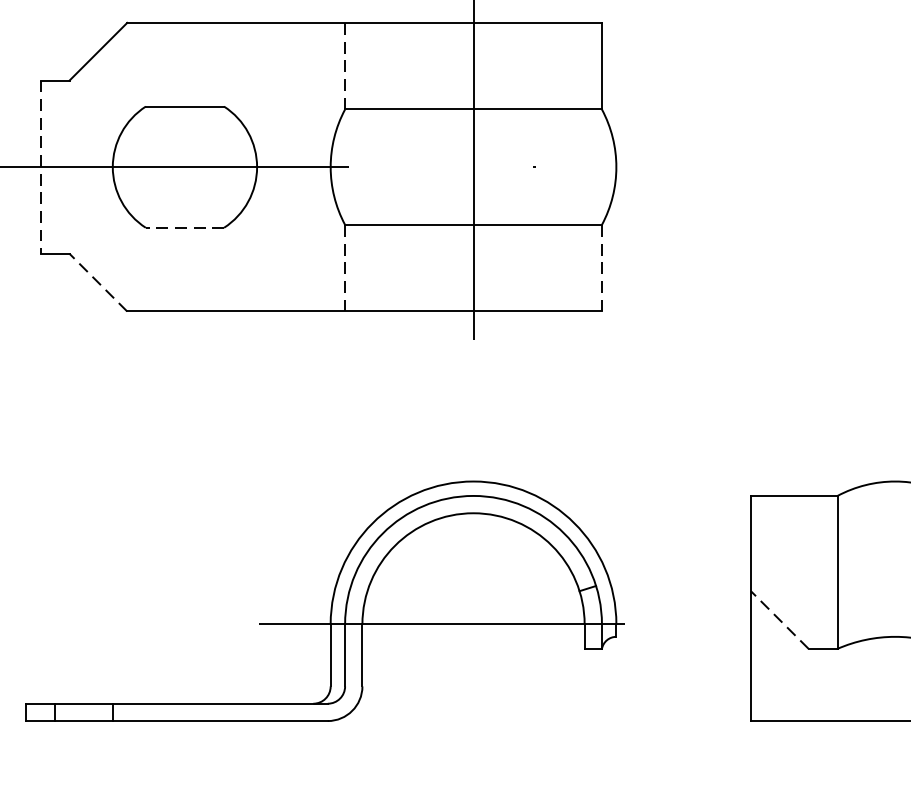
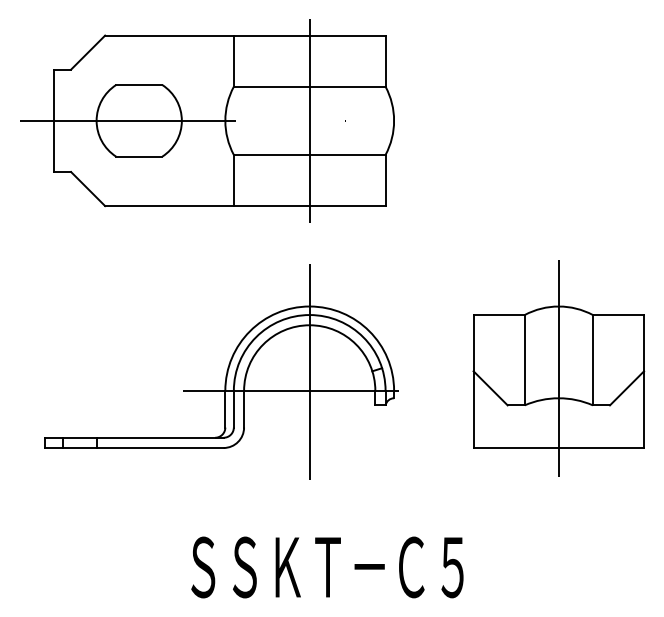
line: (344, 66) -> (233, 61), dashed -> solid
line: (41, 168) -> (54, 121), dashed -> solid
line: (183, 227) -> (138, 156), dashed -> solid
line: (344, 268) -> (233, 180), dashed -> solid
line: (601, 268) -> (385, 180), dashed -> solid
line: (97, 281) -> (87, 188), dashed -> solid
line: (894, 591) -> (558, 371), added
line: (473, 593) -> (309, 372), added
line: (779, 620) -> (490, 388), dashed -> solid

